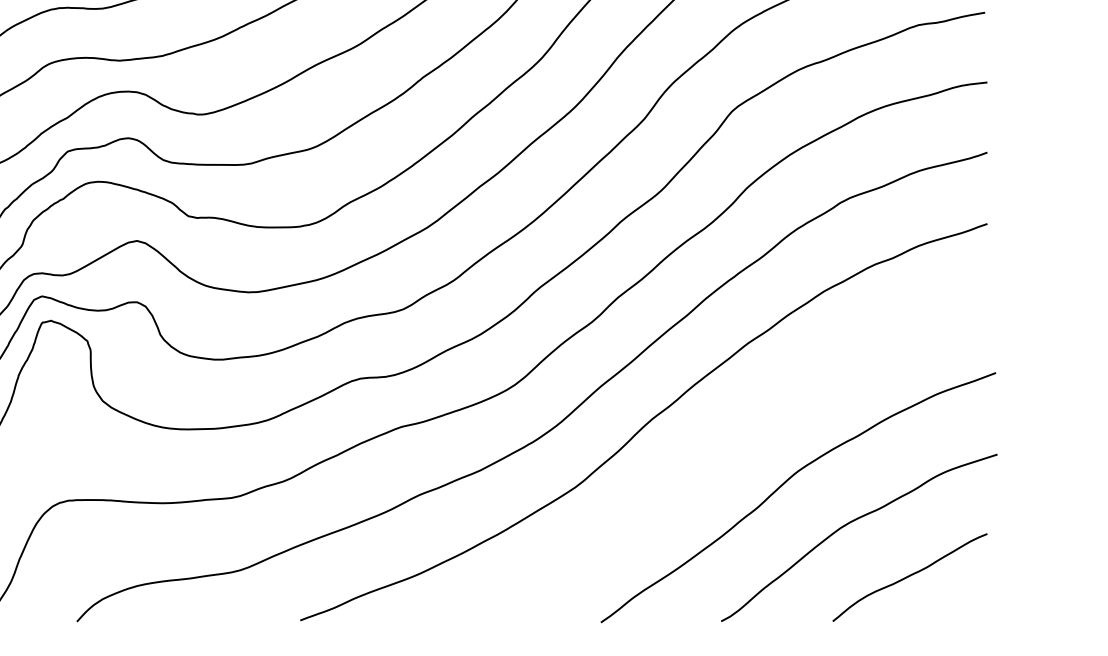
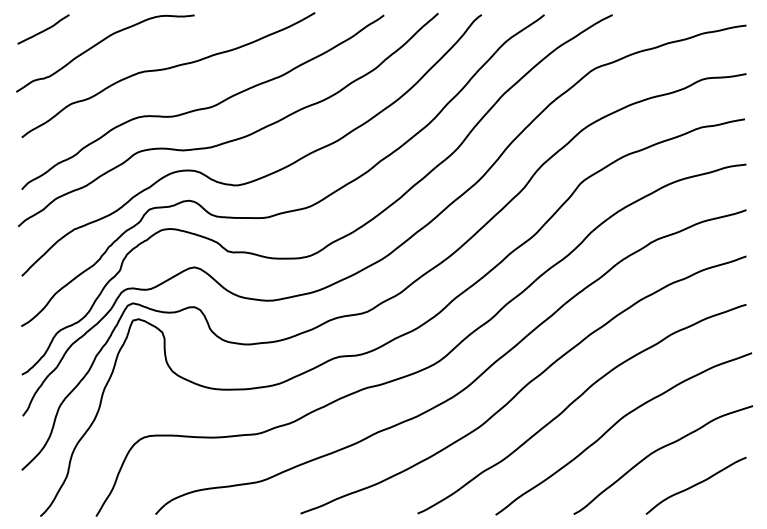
curve: (722, 449) -> (574, 402), added

